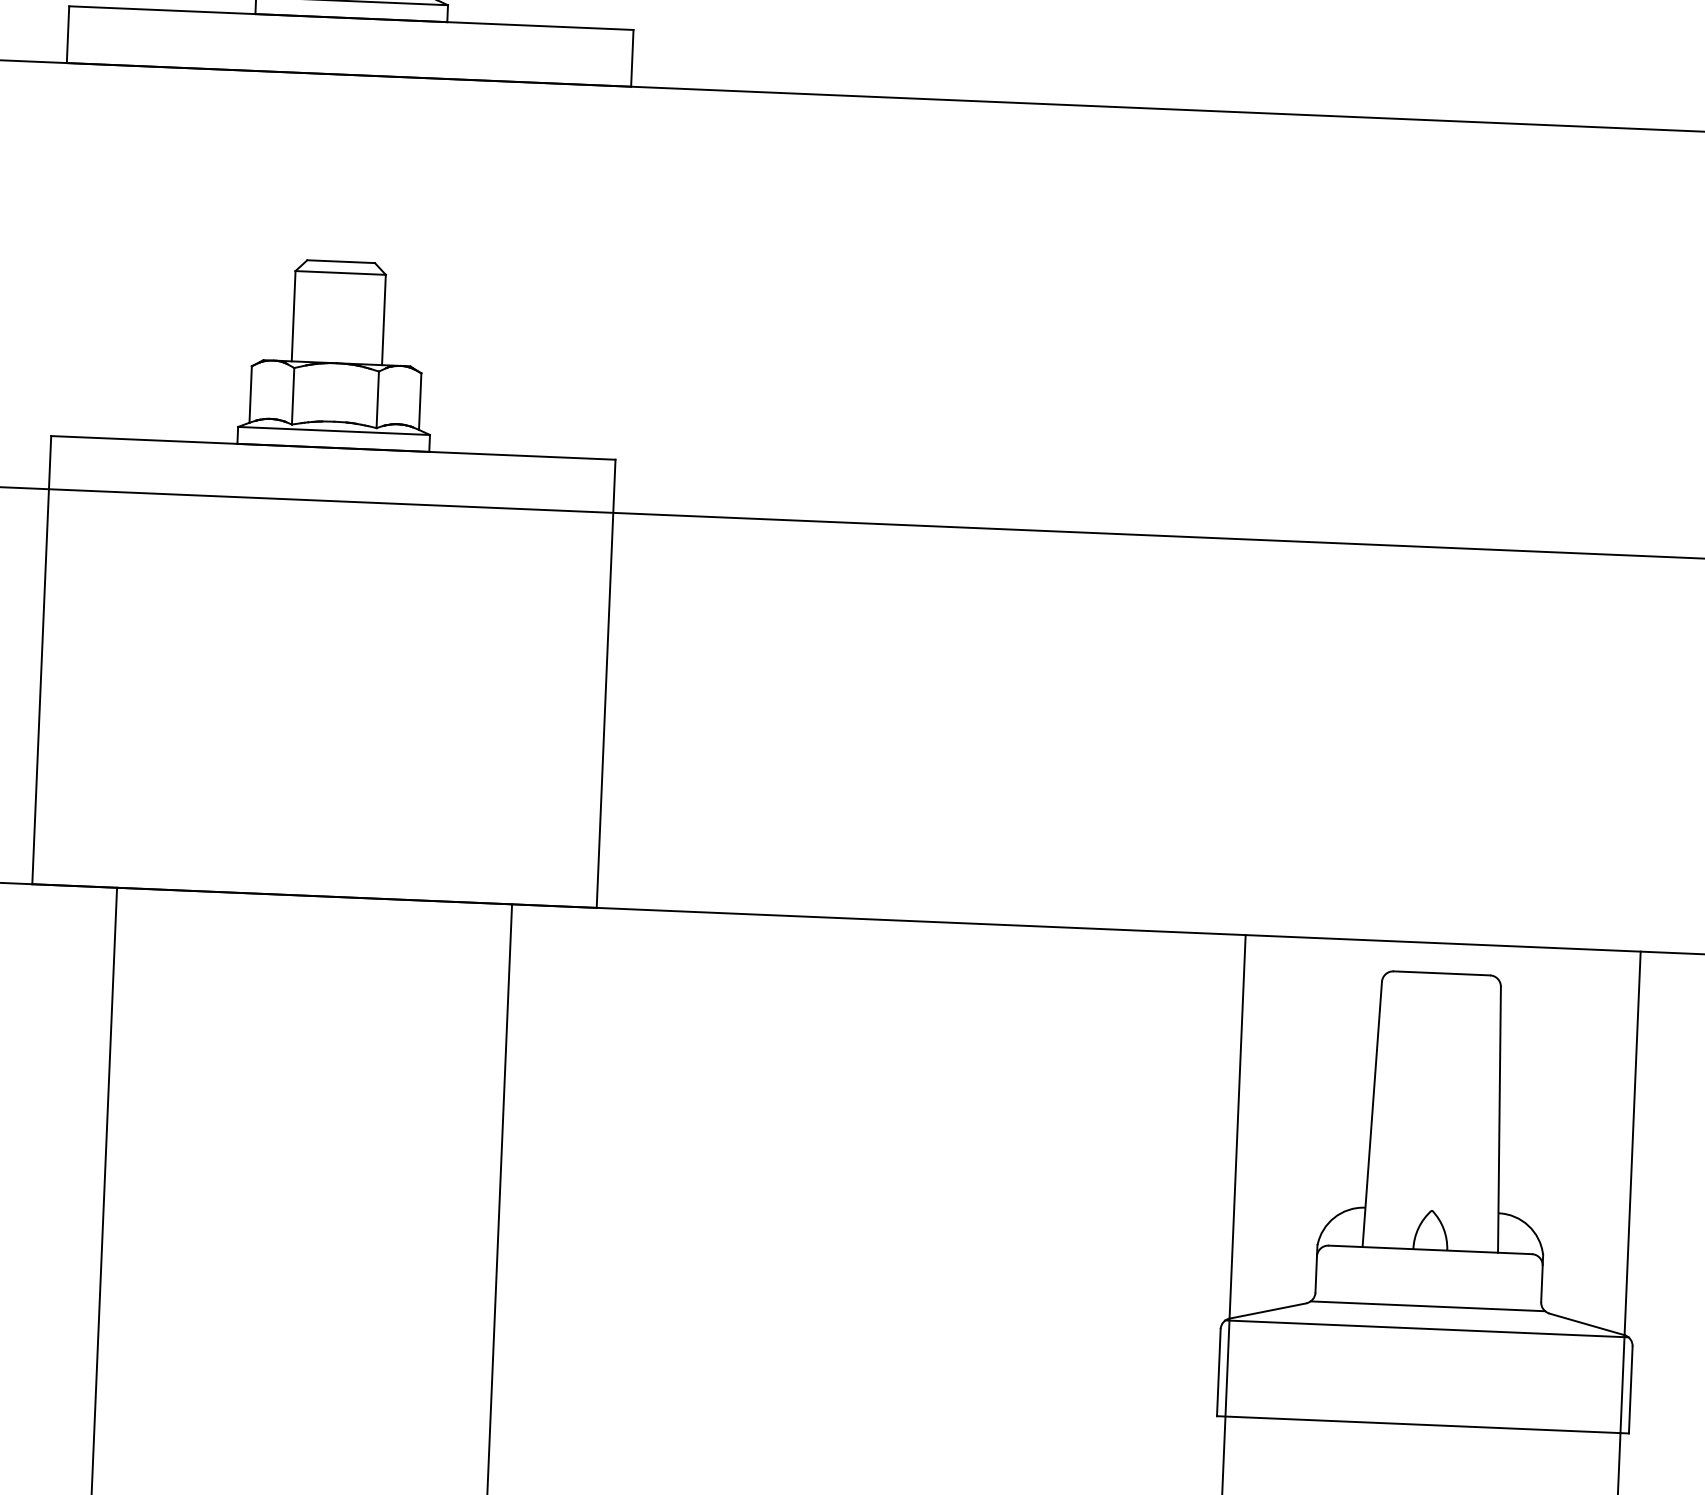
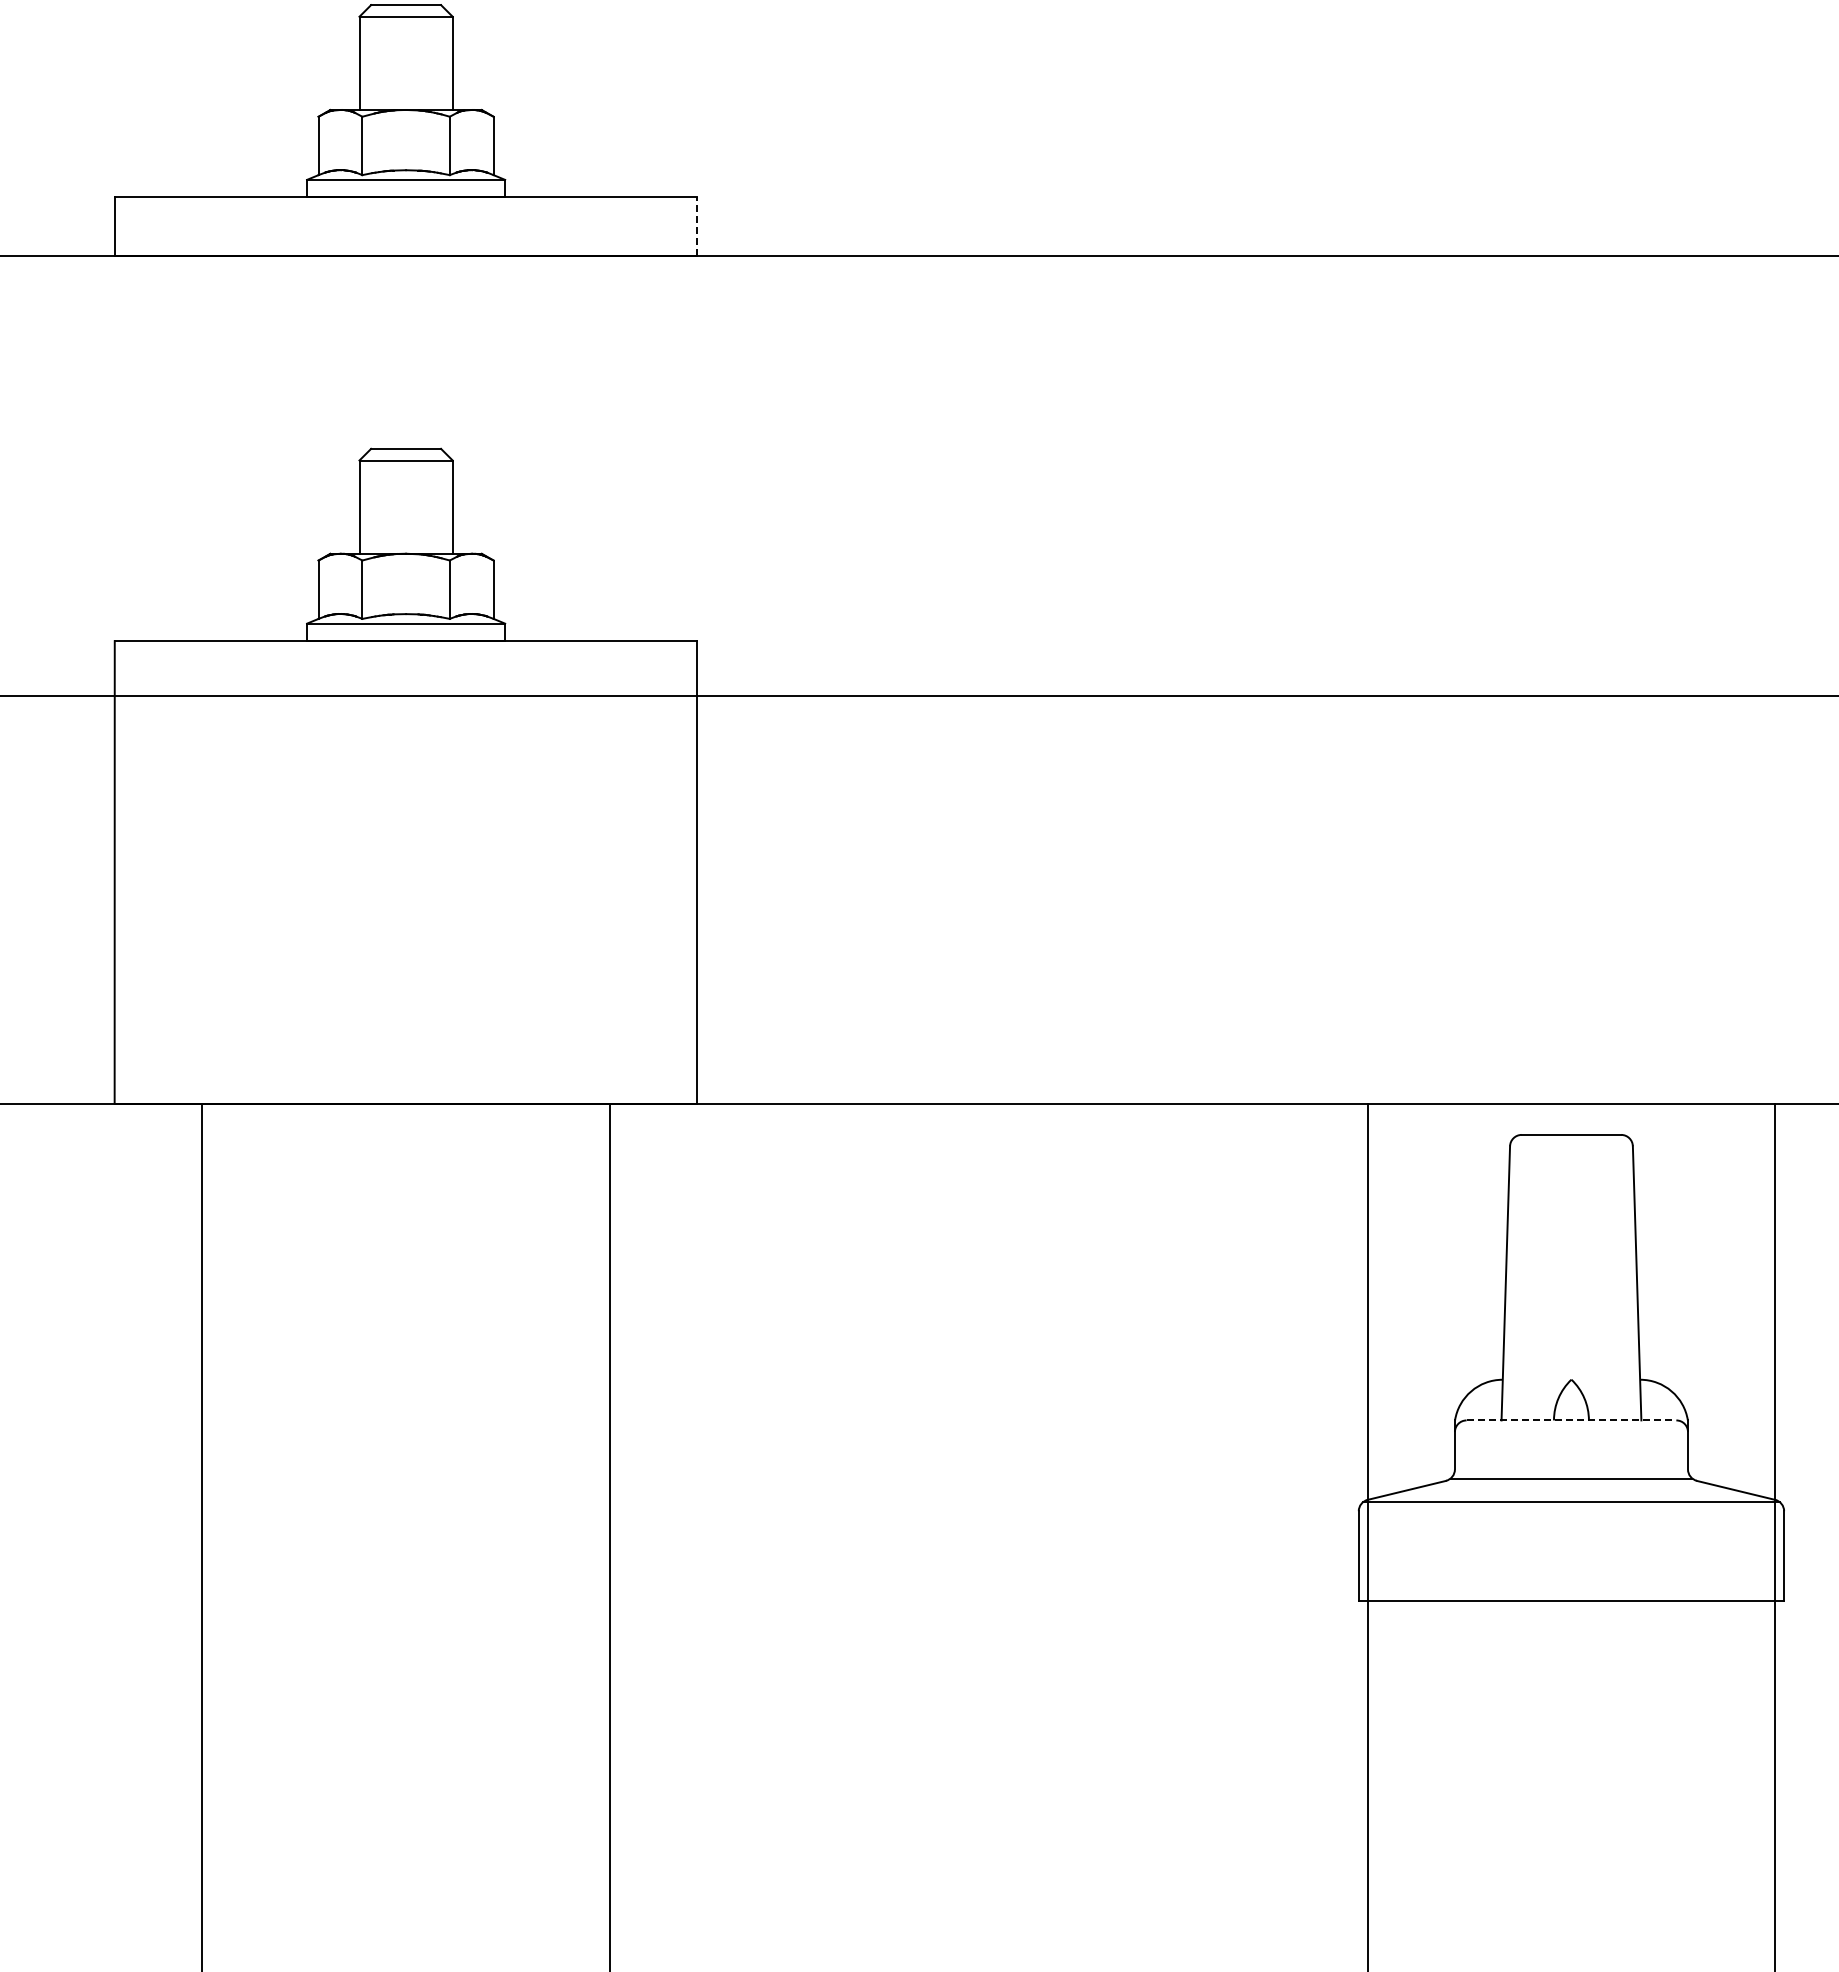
line: (632, 58) -> (697, 226), solid -> dashed
line: (1430, 1249) -> (1571, 1420), solid -> dashed

